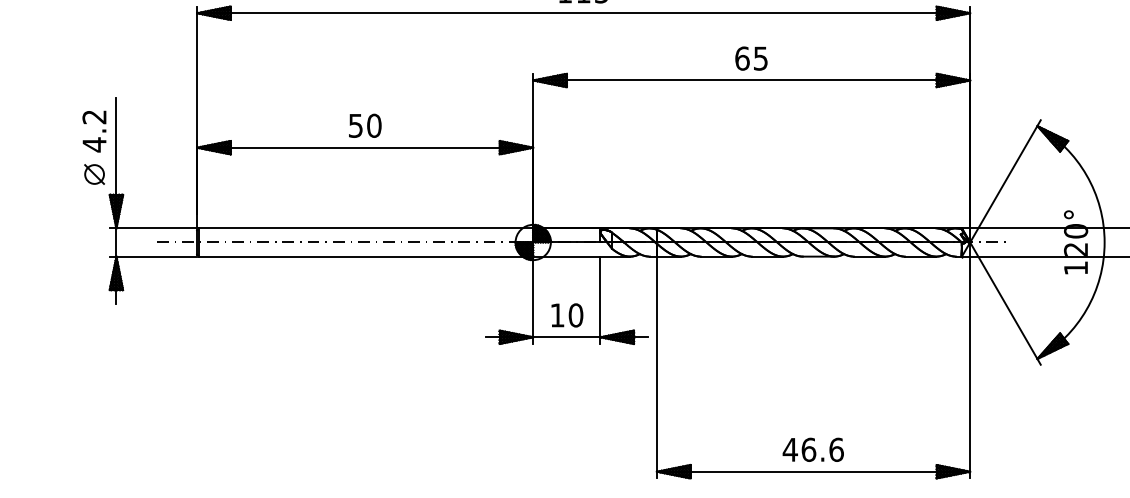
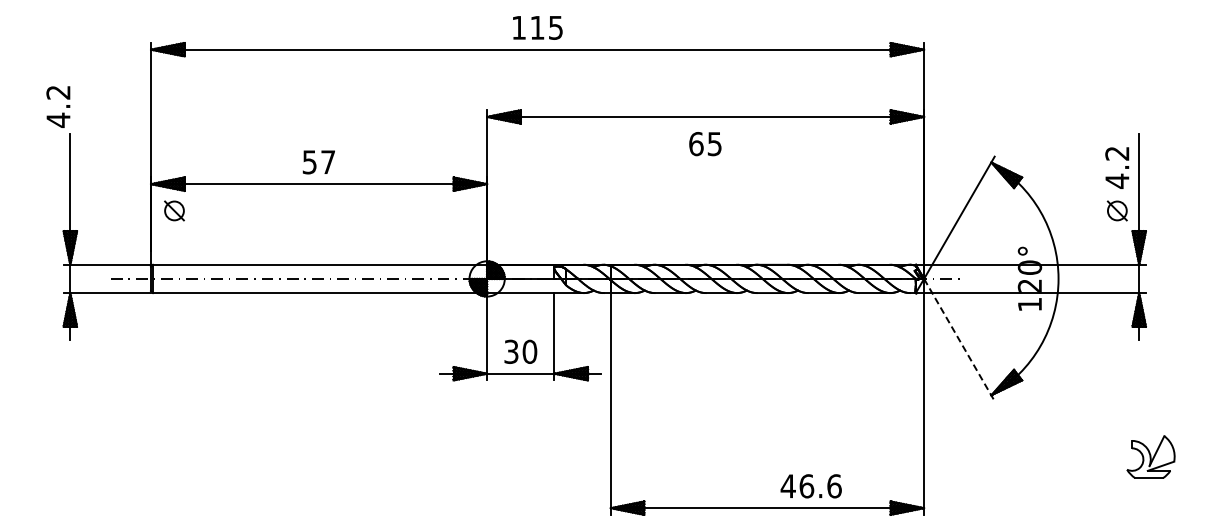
text: (751, 59) -> (705, 144), moved
text: (374, 126) -> (328, 162), 50 -> 57
text: (94, 131) -> (58, 106), moved
part: (94, 174) -> (174, 210), moved
line: (1005, 304) -> (959, 340), solid -> dashed
text: (557, 315) -> (511, 351), 10 -> 30
text: (812, 450) -> (810, 486), moved

